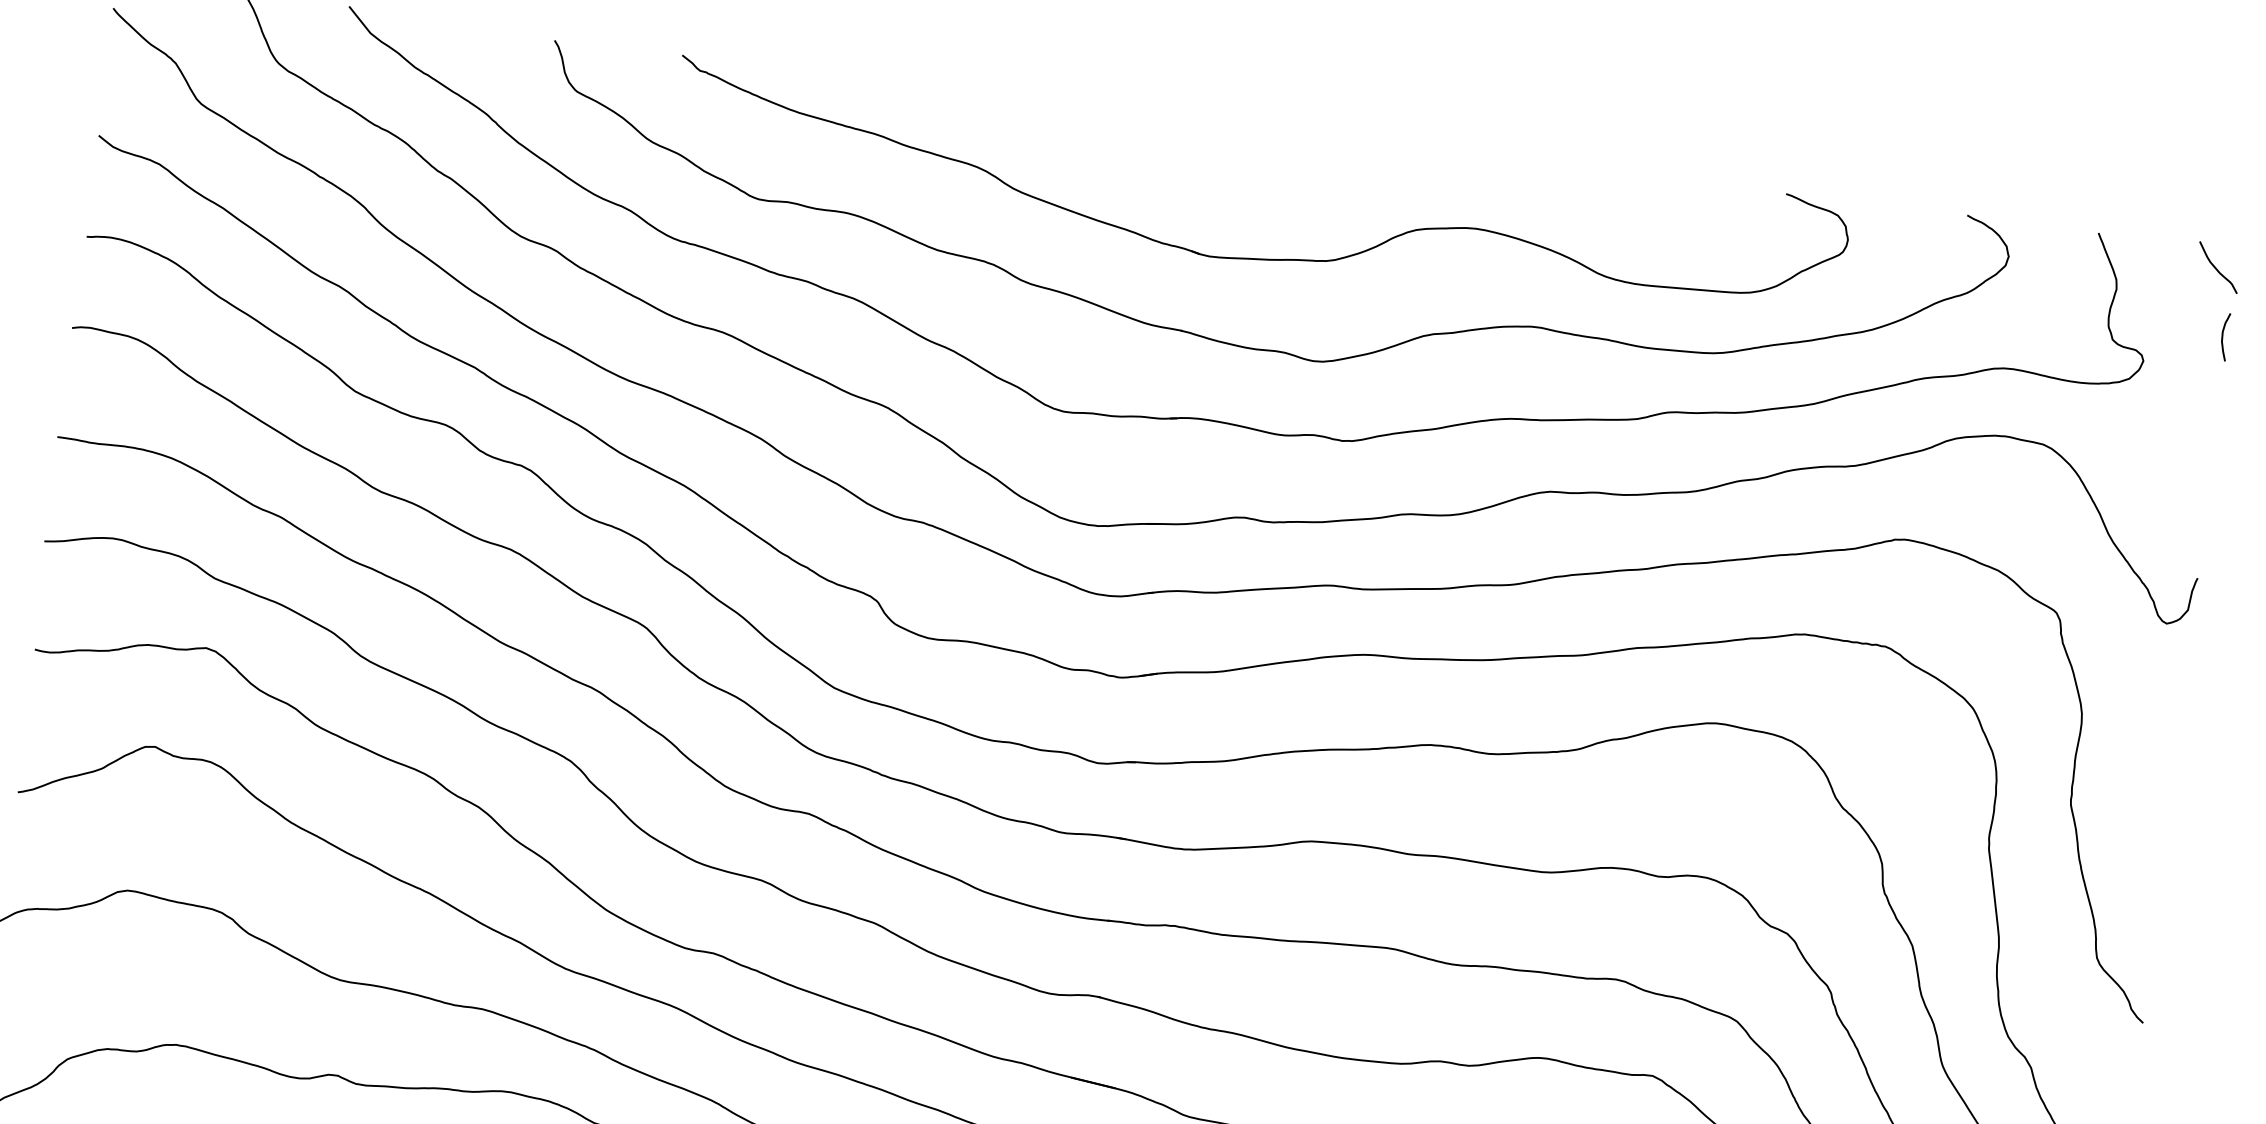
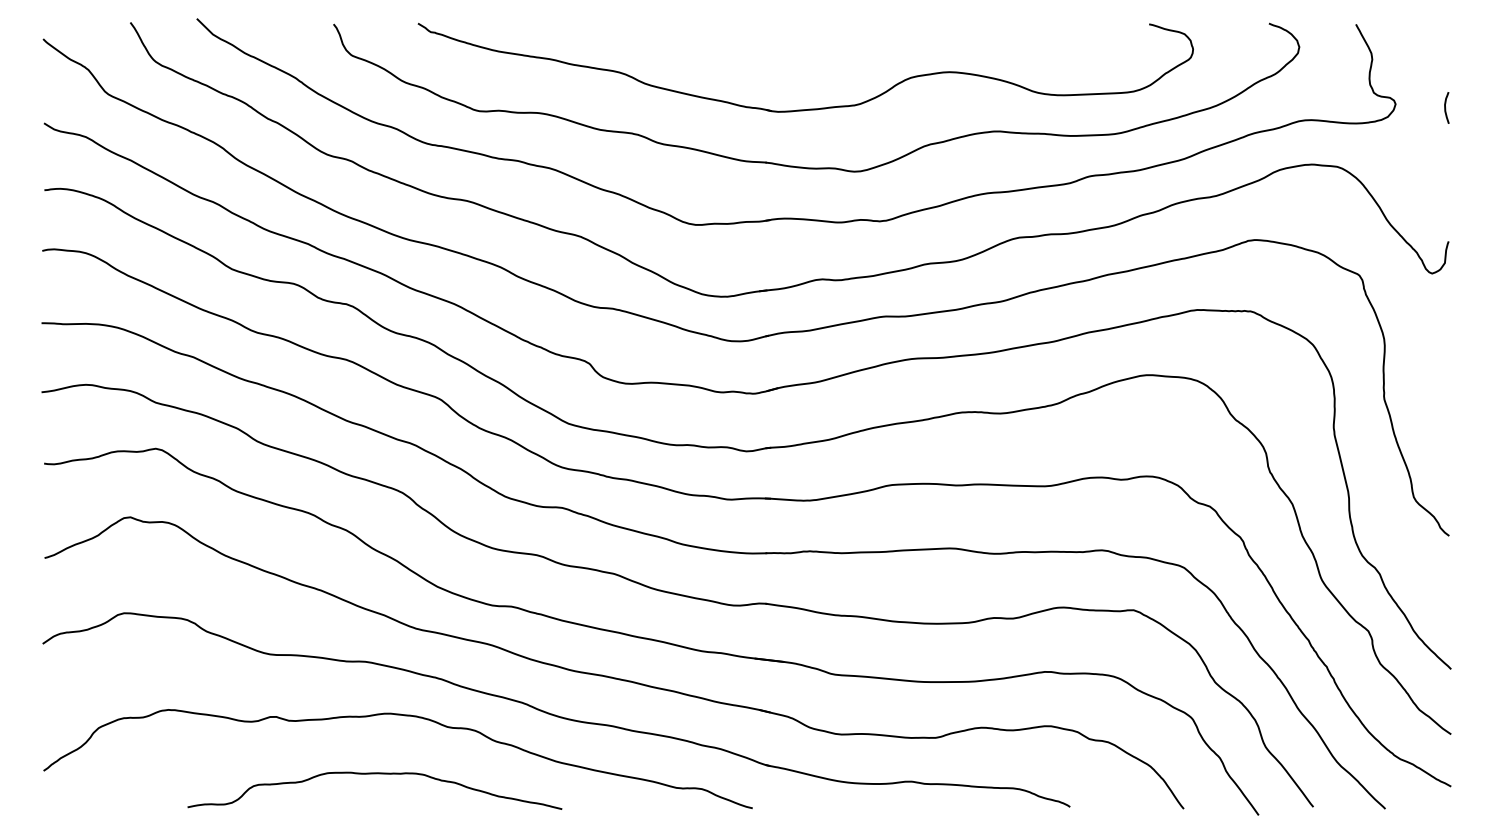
curve: (2216, 266) -> (1435, 36), removed
curve: (2222, 336) -> (1445, 107), moved

